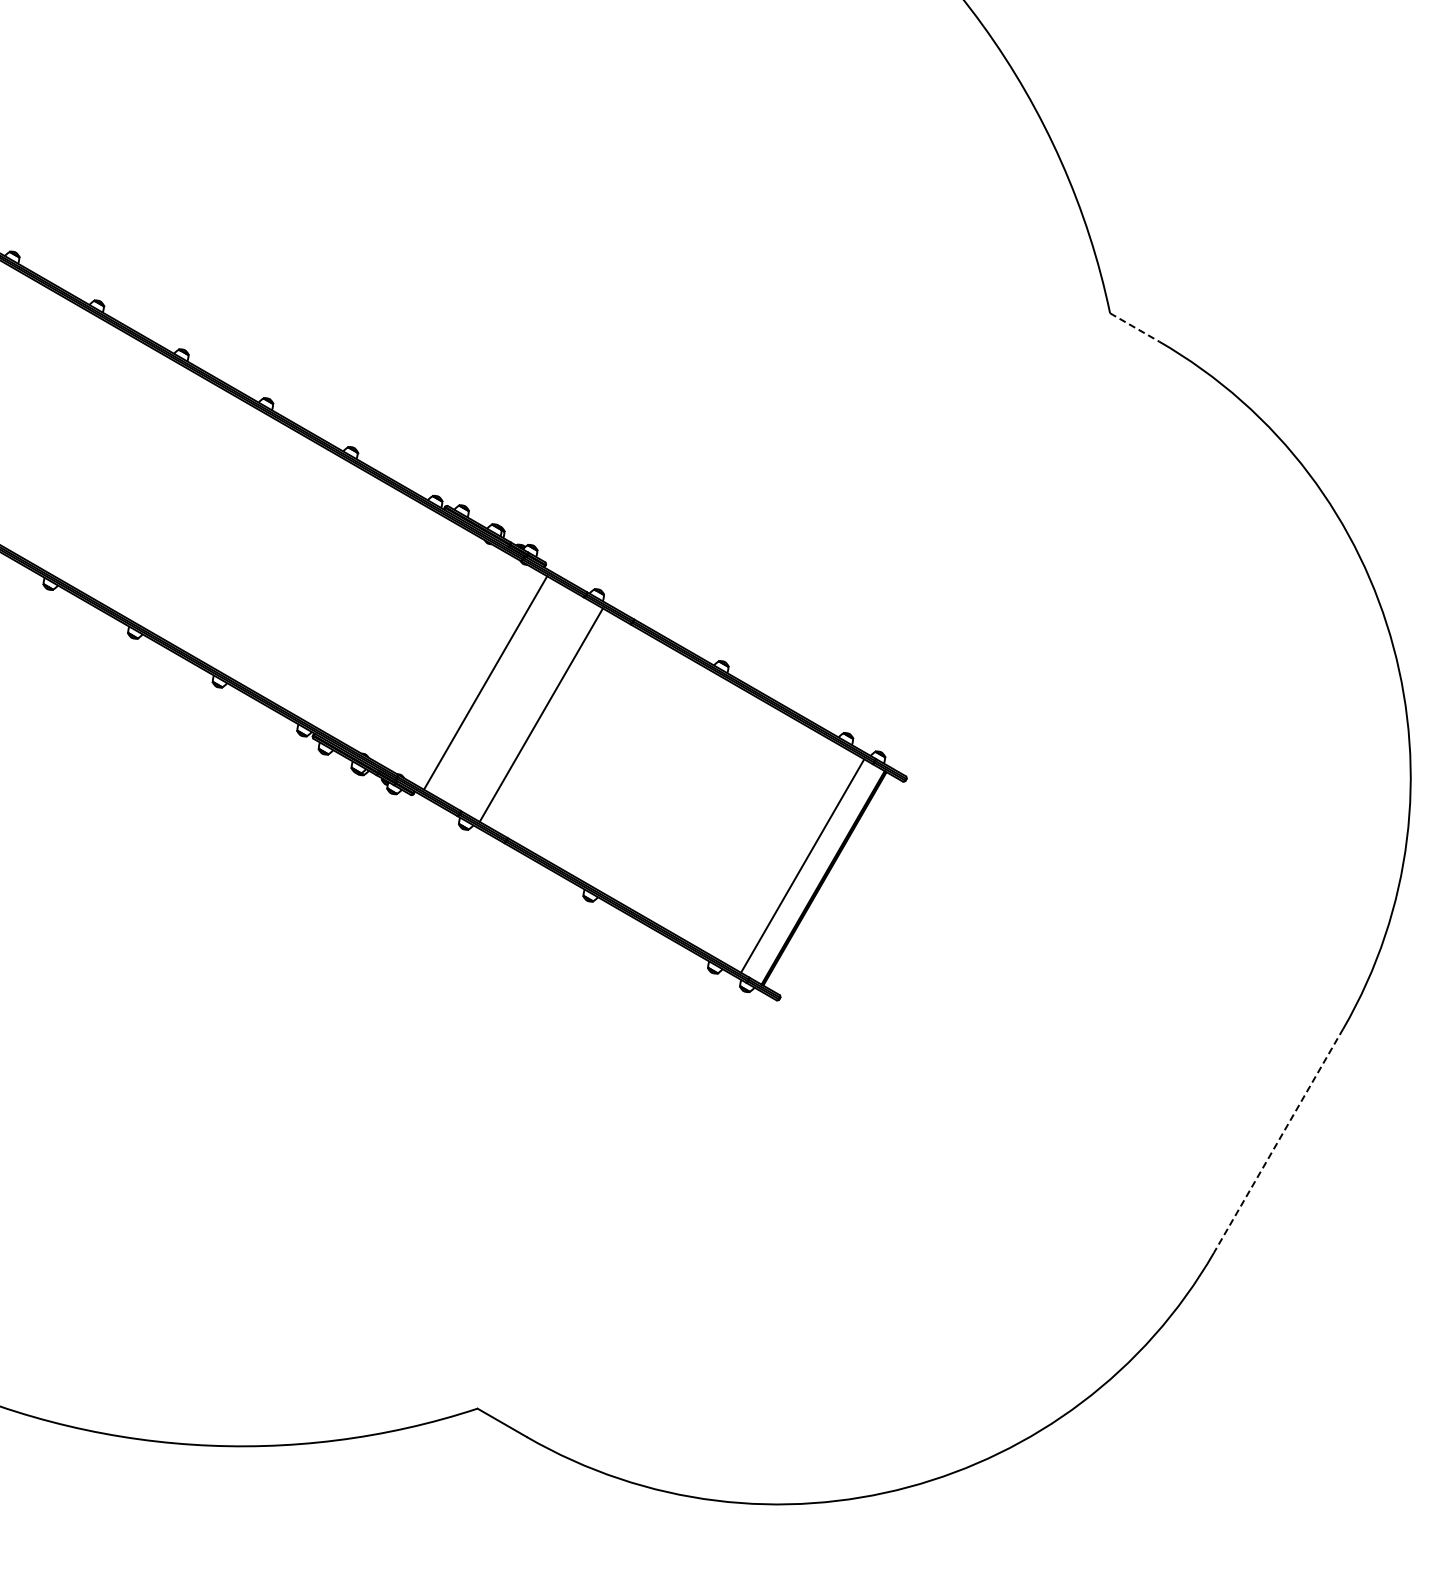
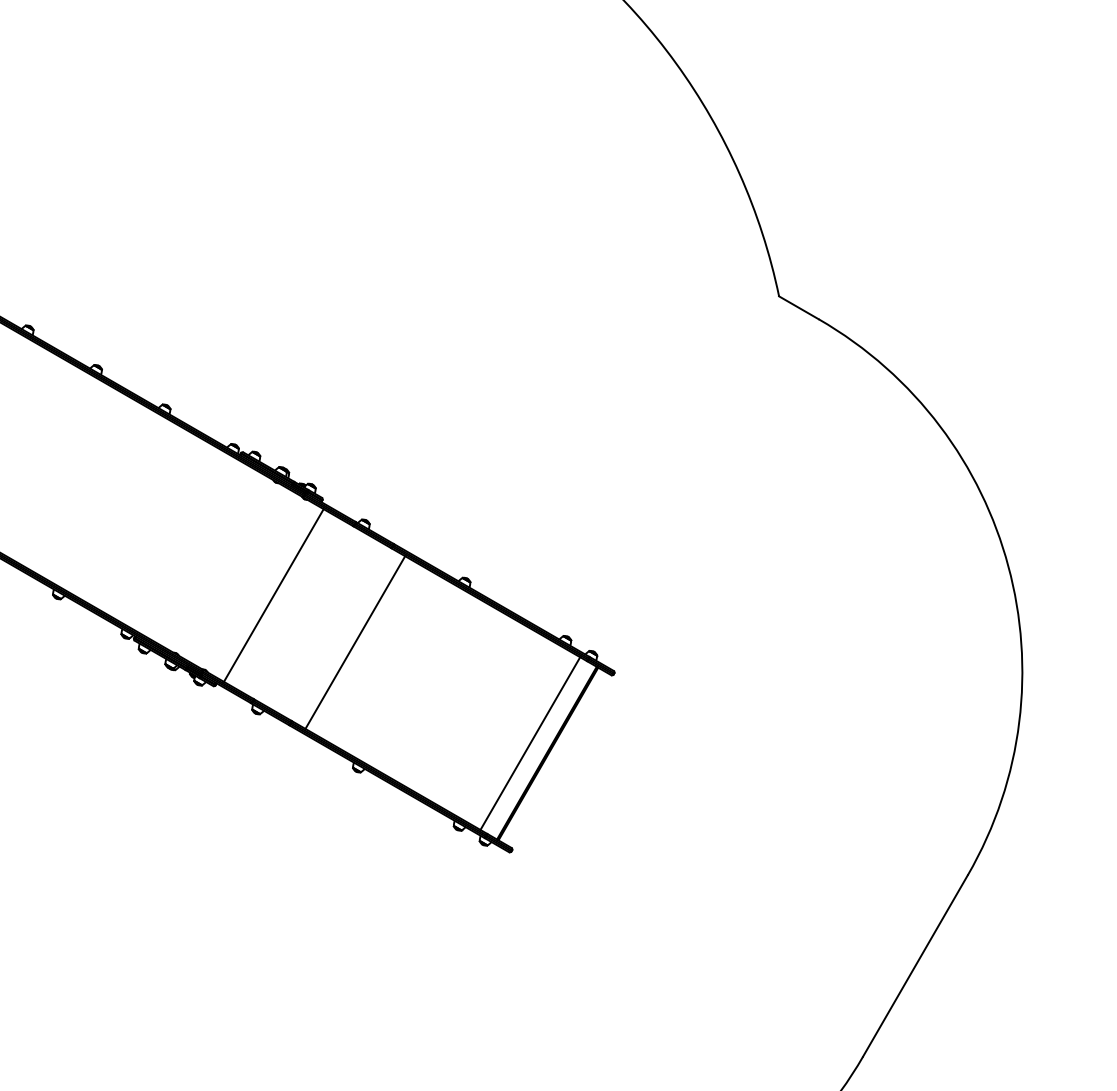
line: (1135, 327) -> (799, 307), dashed -> solid
line: (540, 714) -> (354, 642), moved
line: (1278, 1141) -> (915, 966), dashed -> solid

